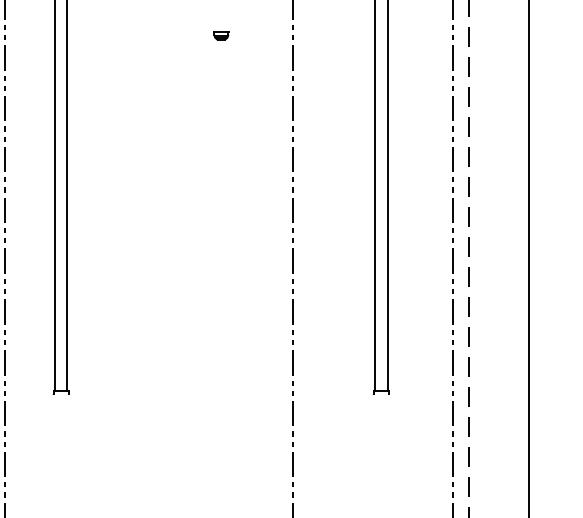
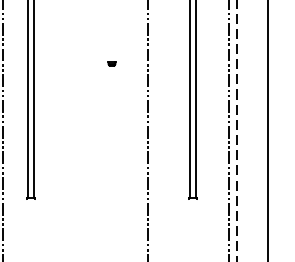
part: (220, 34) -> (111, 63), moved

